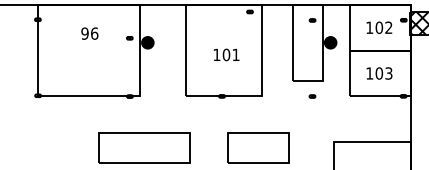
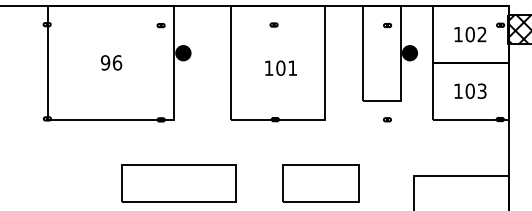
part: (249, 11) -> (273, 24), moved
text: (89, 33) -> (111, 62), moved
part: (129, 38) -> (160, 25), moved

